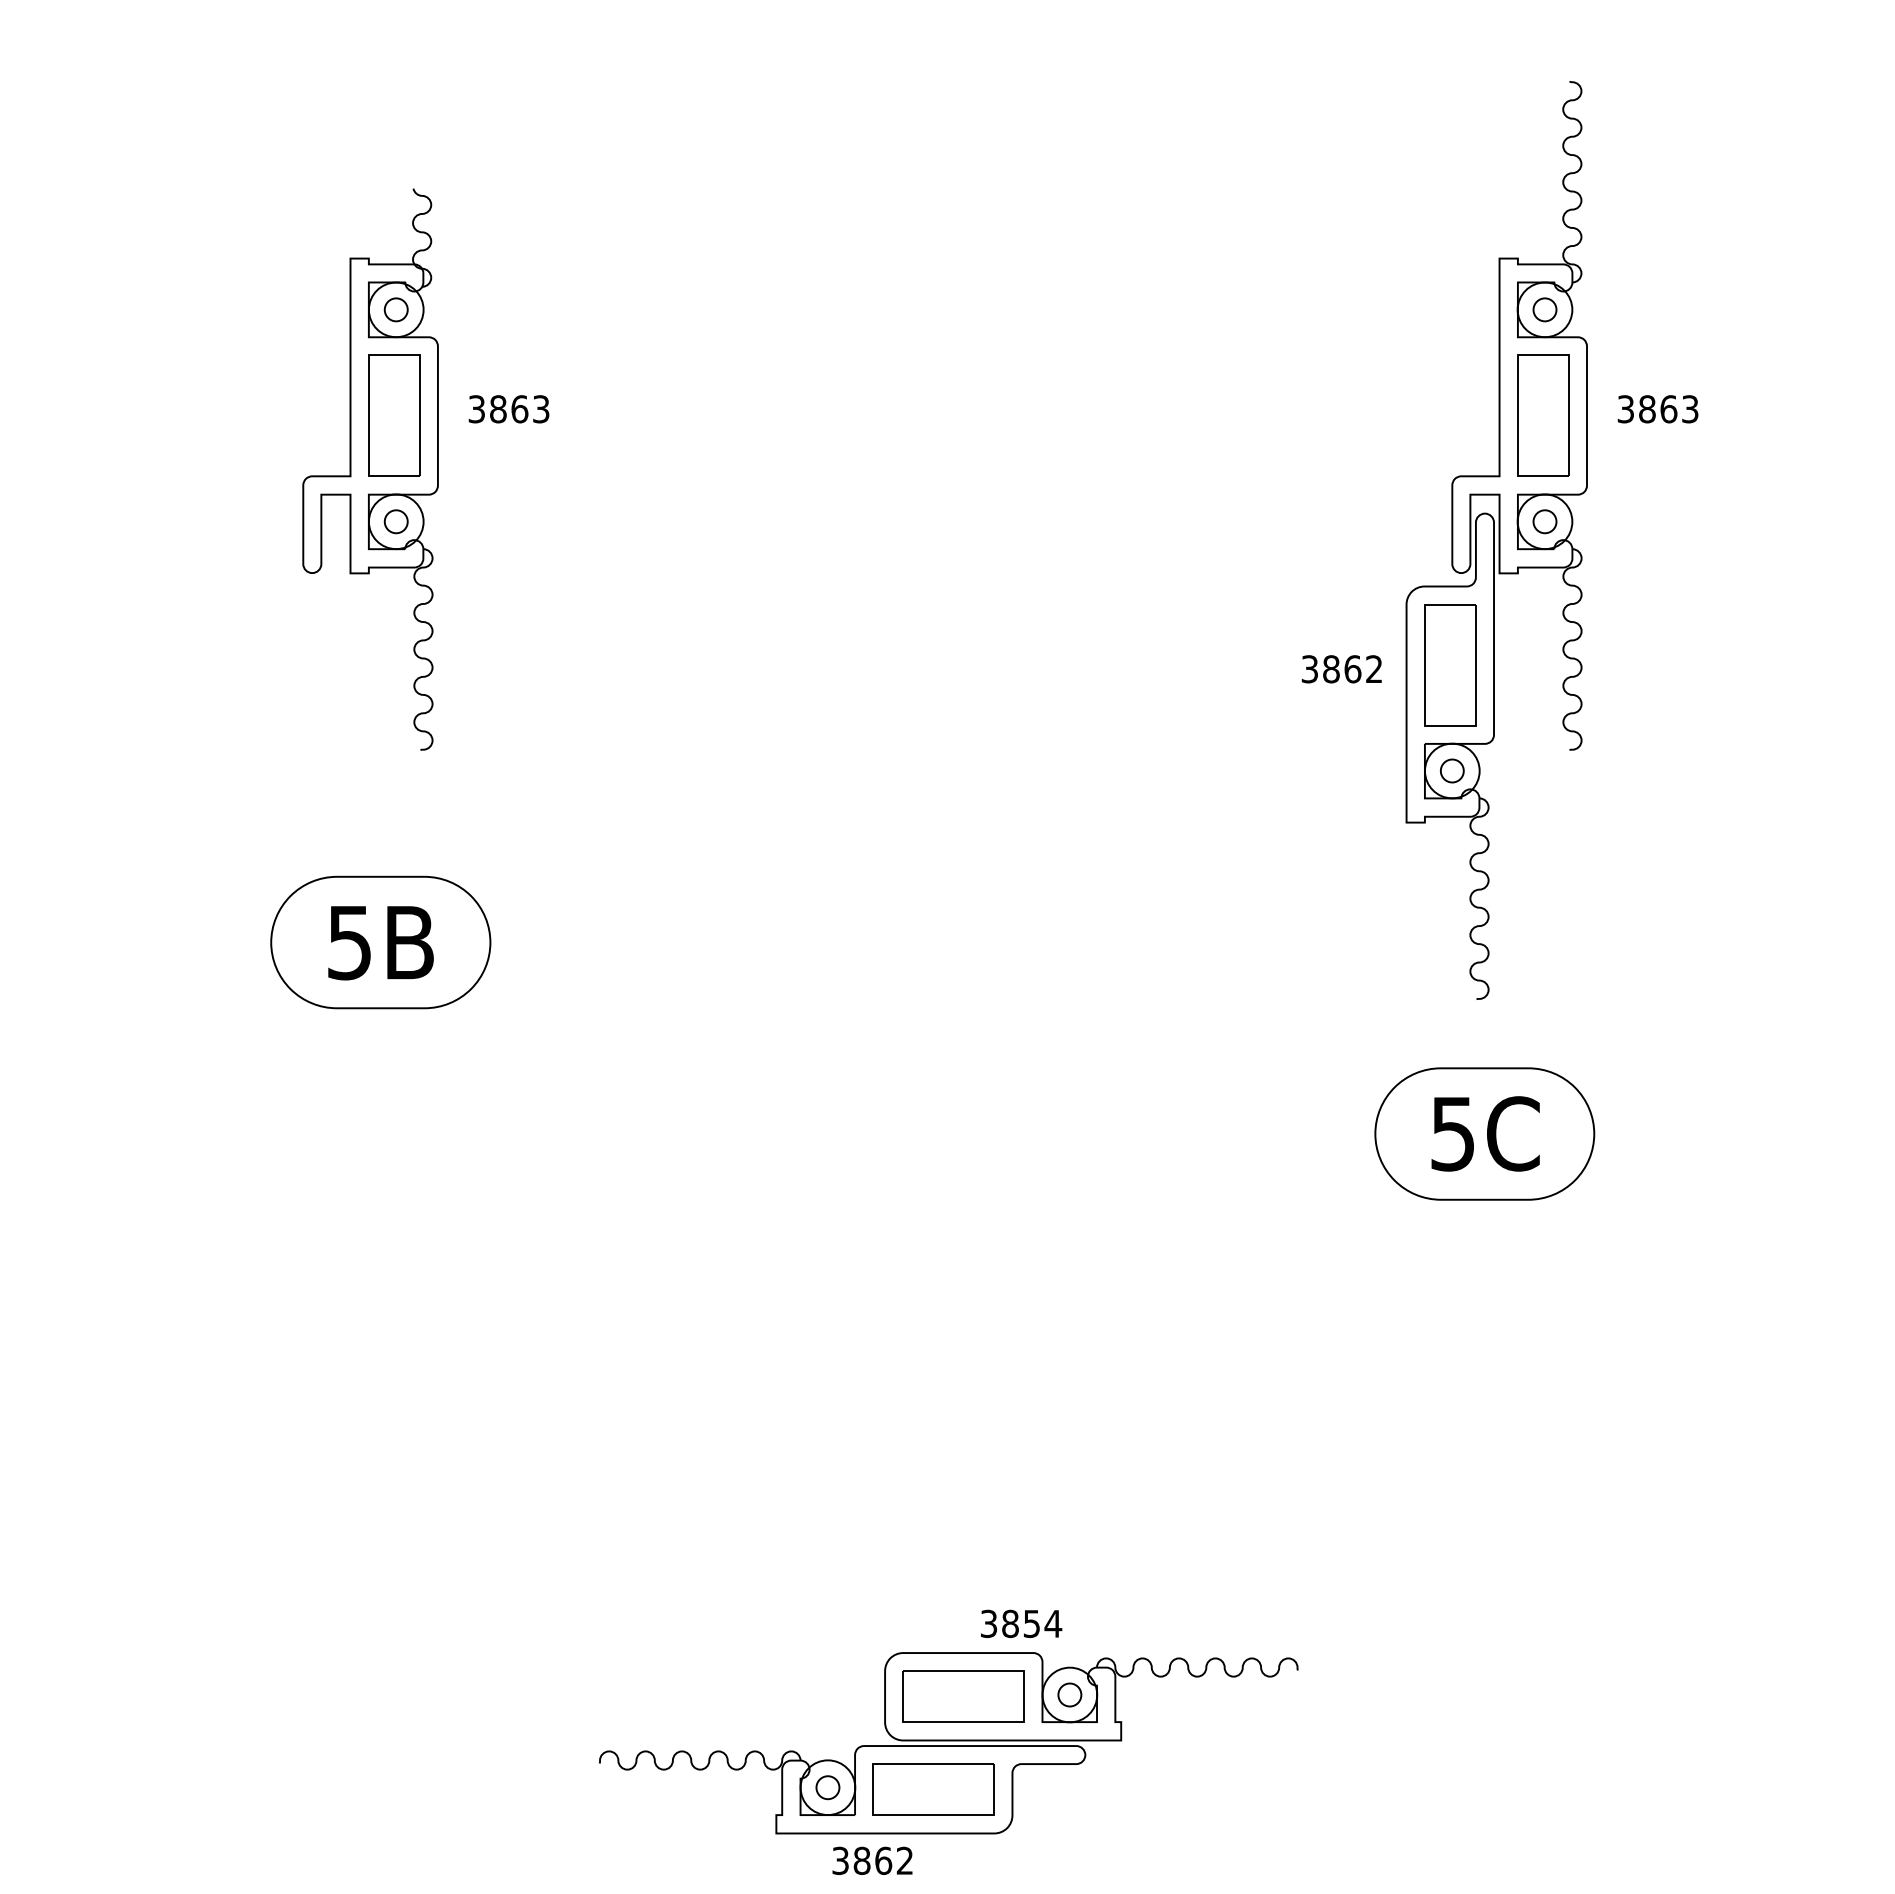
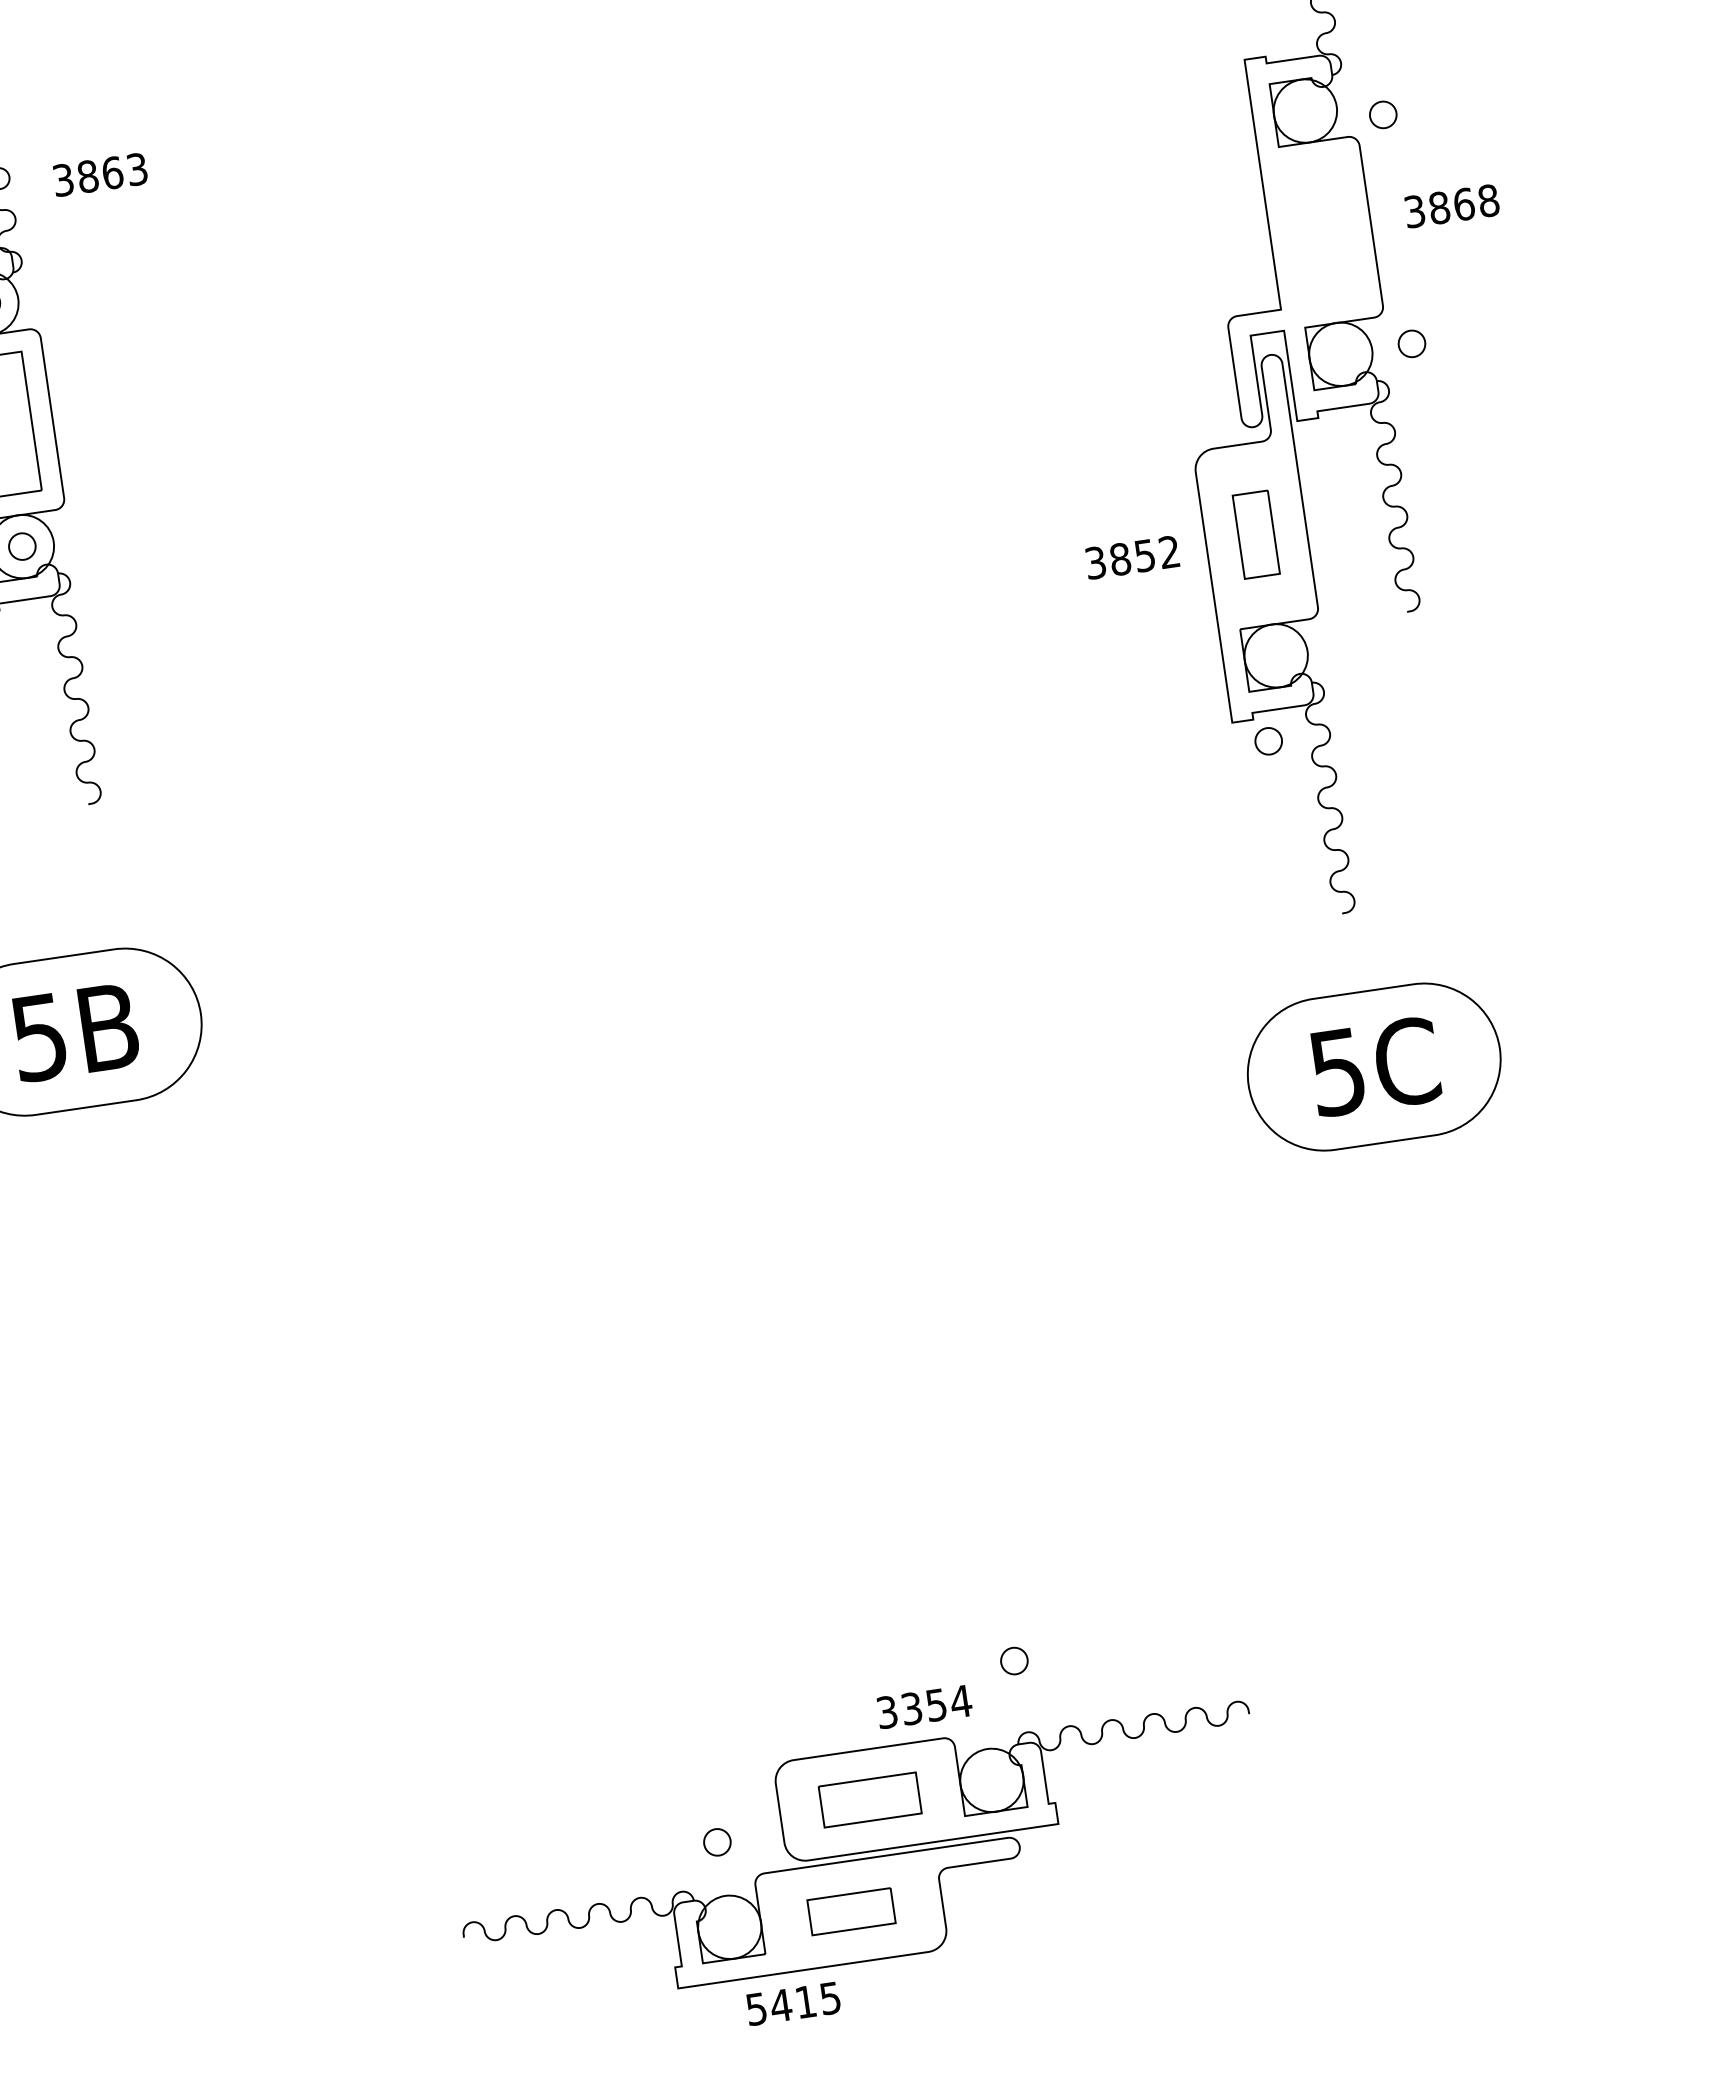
circle: (1544, 309) -> (1382, 114), moved
text: (508, 409) -> (99, 175), moved
text: (1690, 409) -> (1489, 201), 3863 -> 3868
part: (1543, 415) -> (1321, 232), removed
circle: (1544, 521) -> (1411, 343), moved
part: (1450, 665) -> (1256, 535), size x0.6
text: (1352, 669) -> (1144, 556), 3862 -> 3852
circle: (1452, 770) -> (1268, 740), moved
text: (1010, 1623) -> (911, 1708), 3854 -> 3354
circle: (1069, 1694) -> (1013, 1660), moved
part: (963, 1696) -> (870, 1799), size x0.7
circle: (827, 1787) -> (716, 1842), moved
part: (933, 1789) -> (851, 1911), size x0.6
text: (872, 1860) -> (793, 2003), 3862 -> 5415

